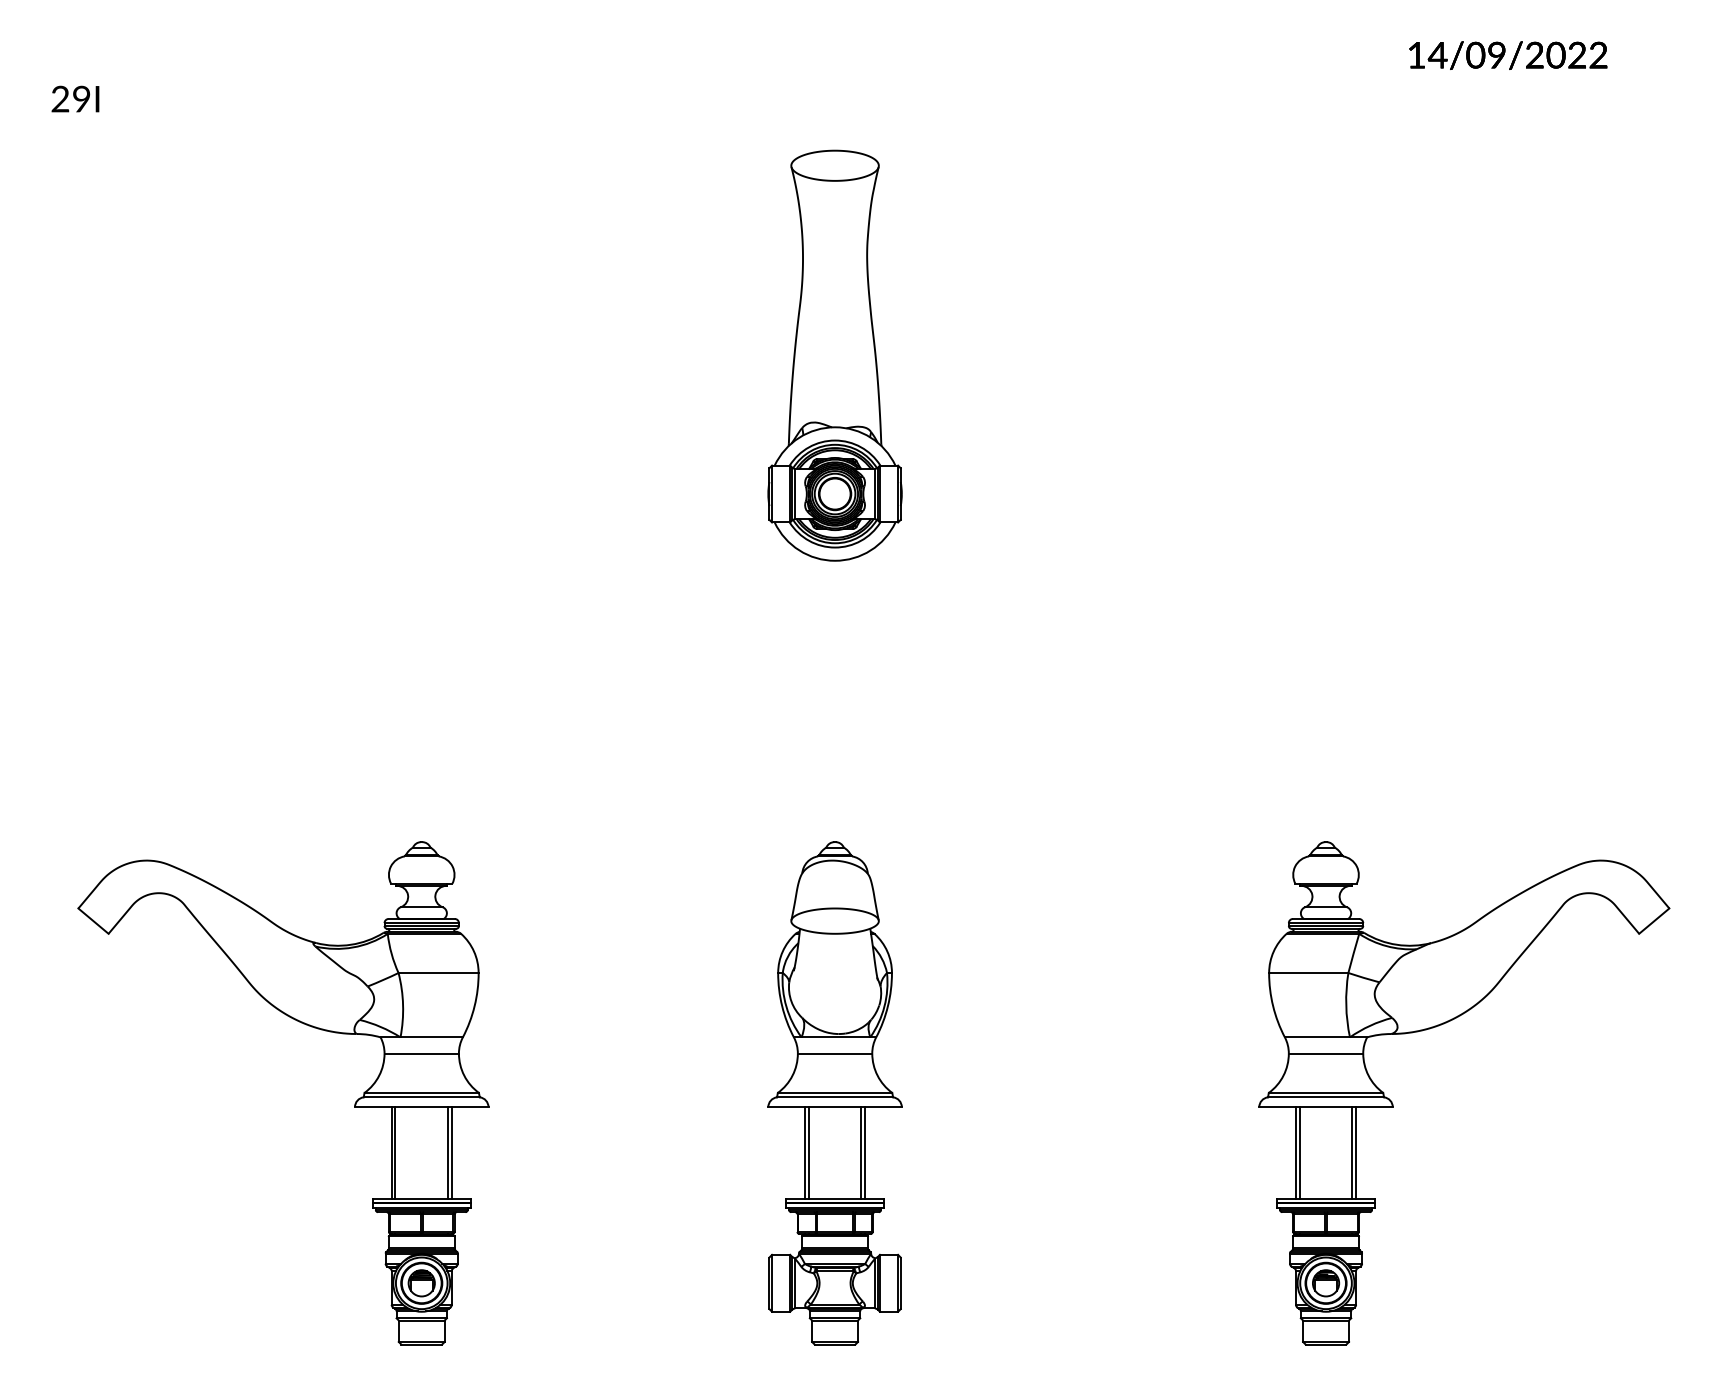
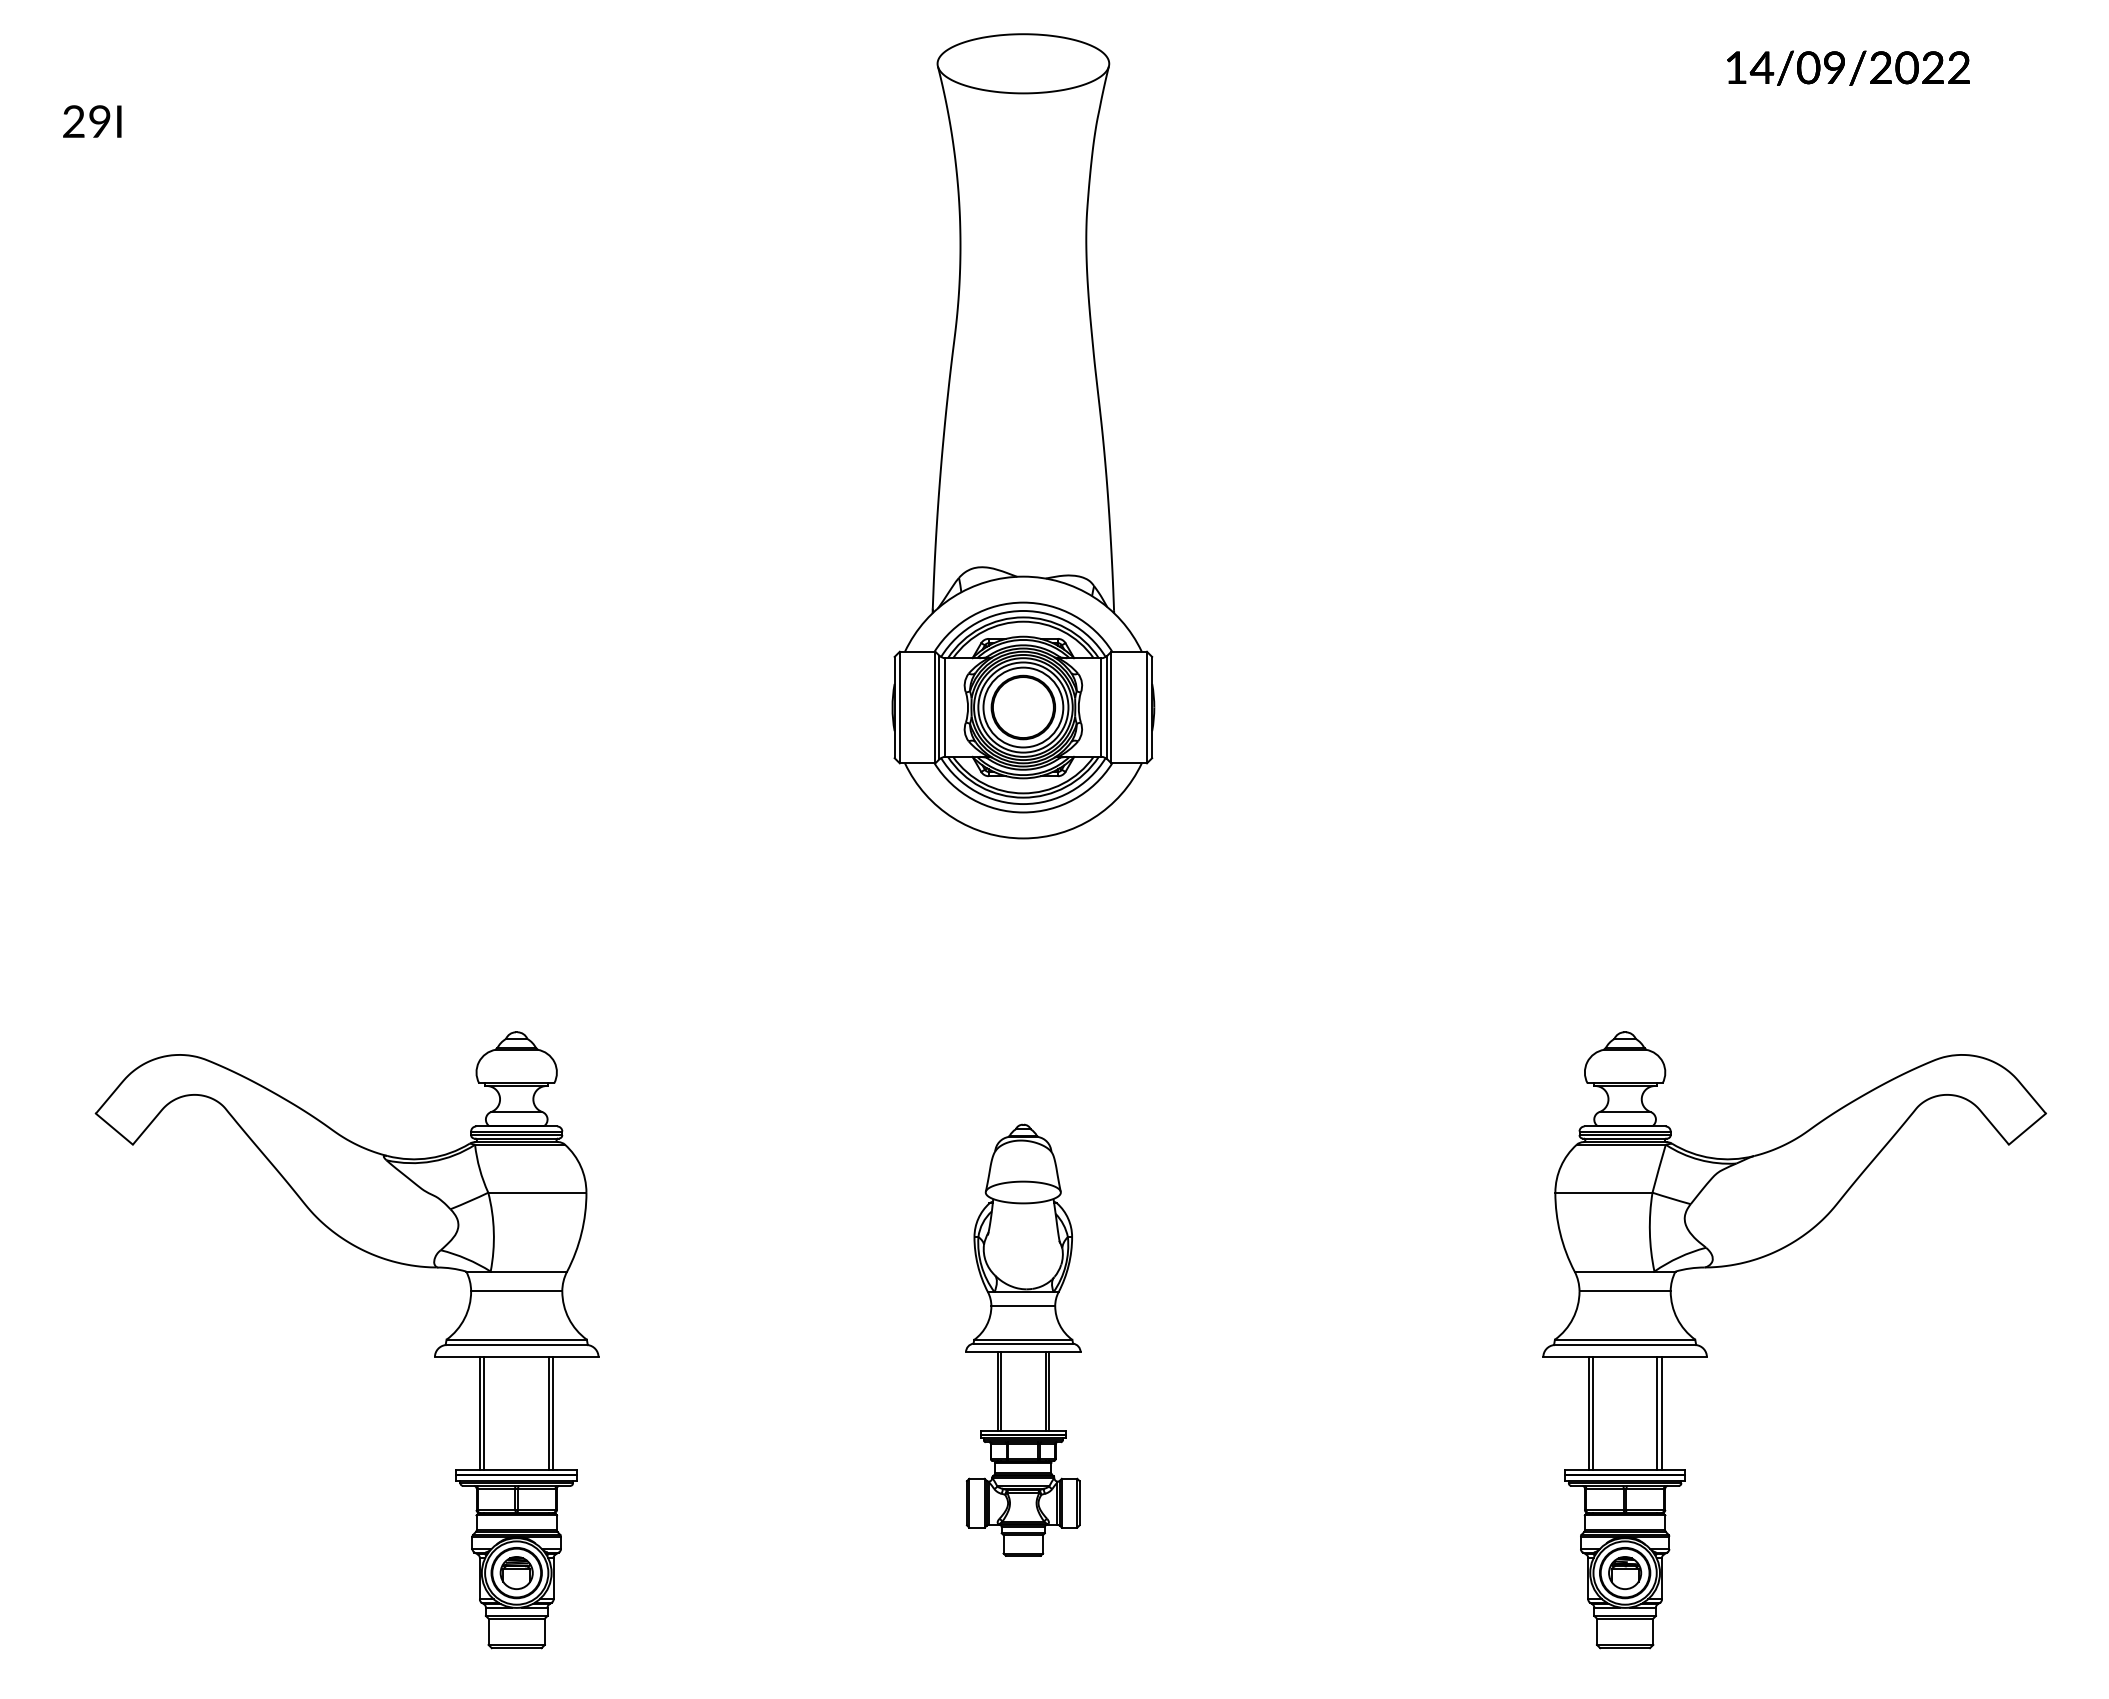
part: (834, 355) -> (1022, 435), size x1.6
part: (834, 1093) -> (1022, 1340), size x0.7

